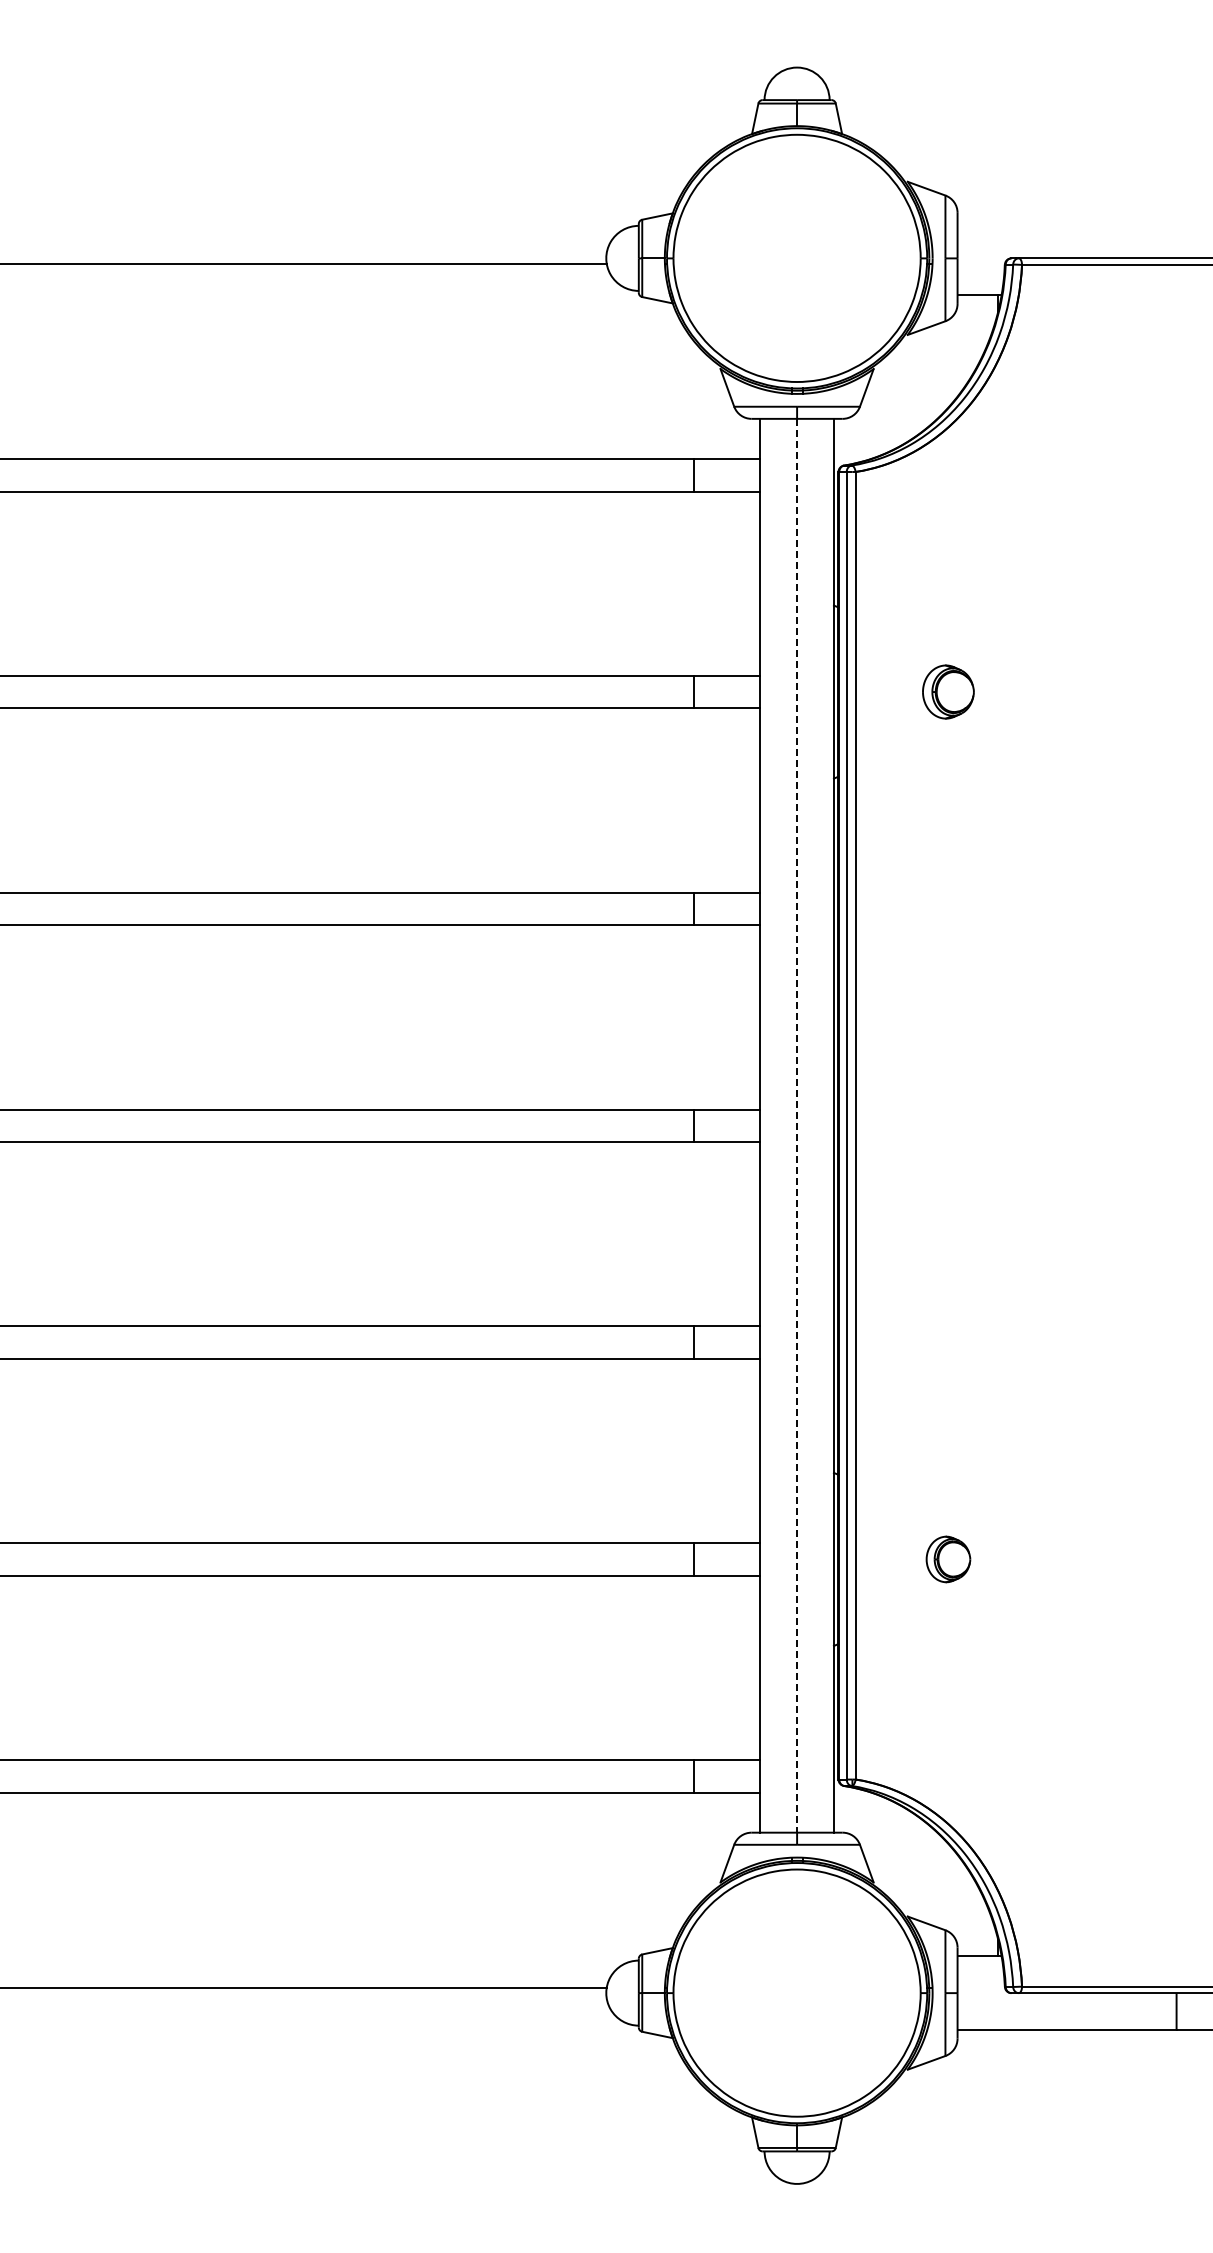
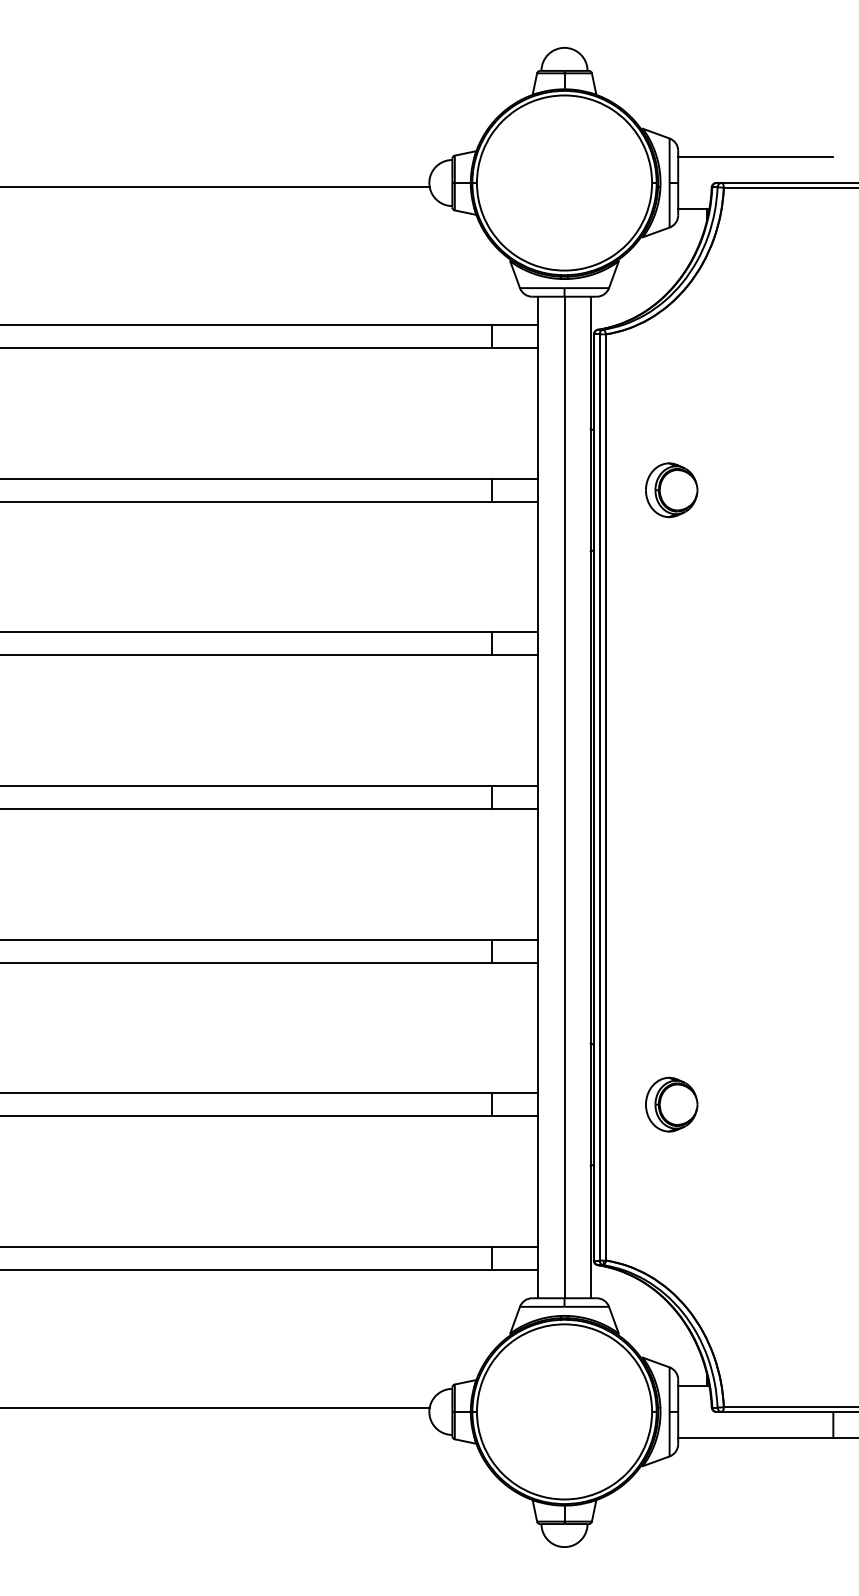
line: (1066, 221) -> (755, 156), added
part: (948, 691) -> (671, 489), size x1.43
line: (797, 1125) -> (564, 797), dashed -> solid
part: (948, 1559) -> (671, 1104), size x1.67

